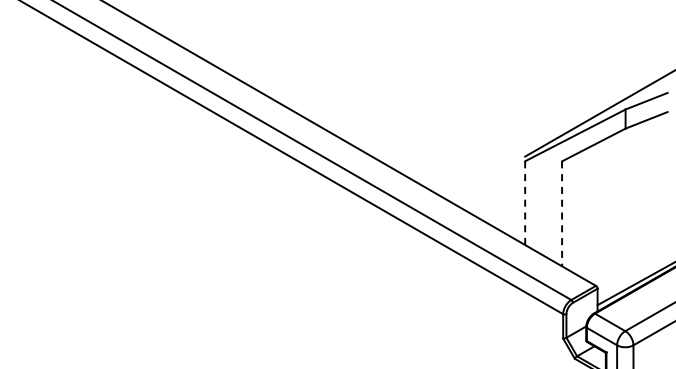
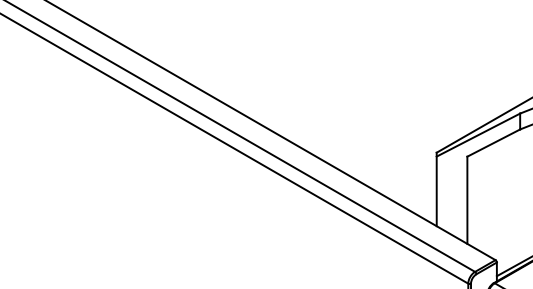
line: (525, 200) -> (436, 189), dashed -> solid
line: (562, 214) -> (467, 200), dashed -> solid

